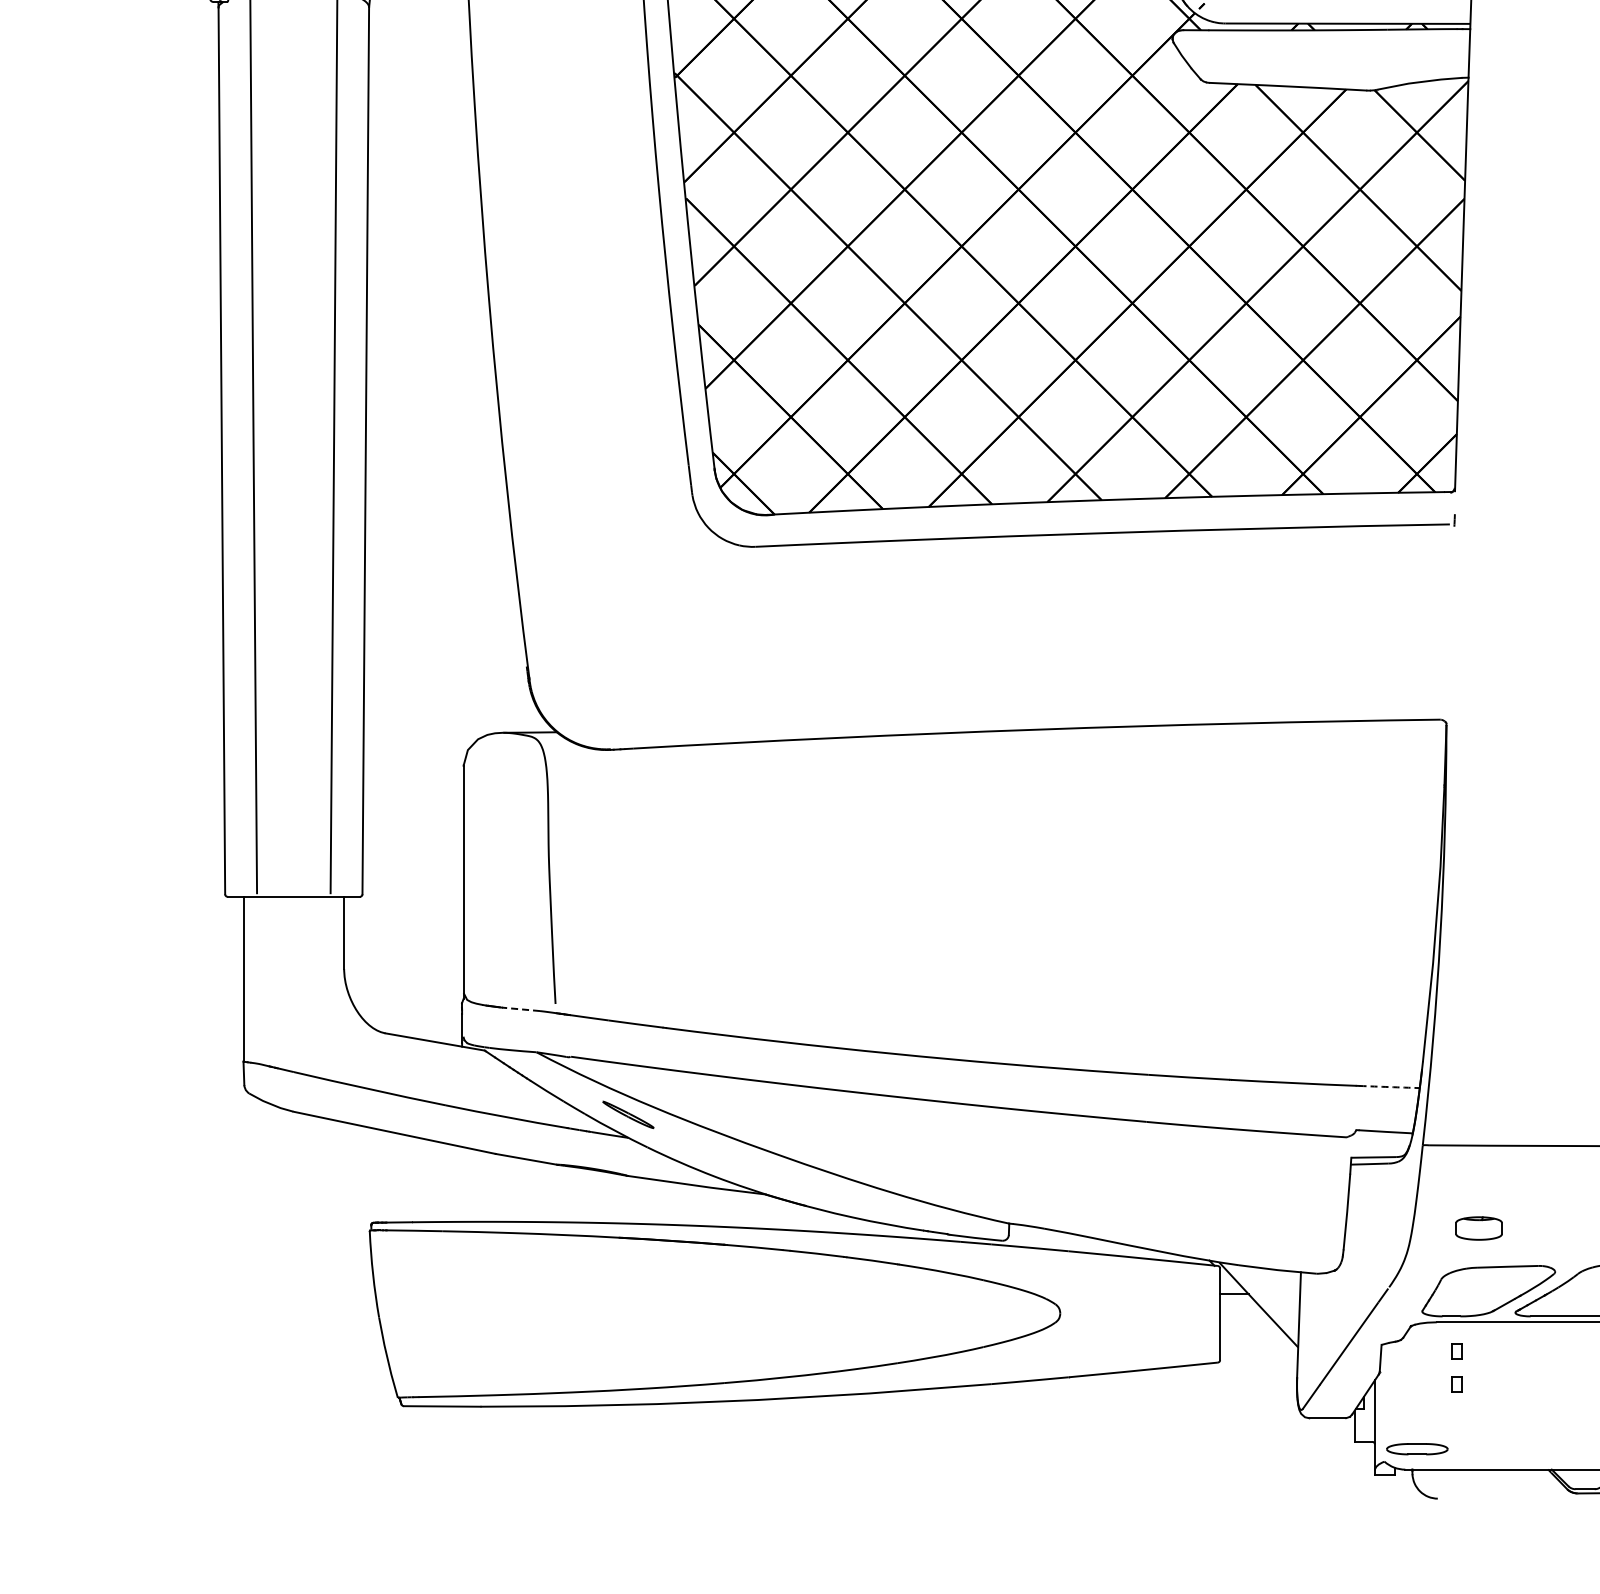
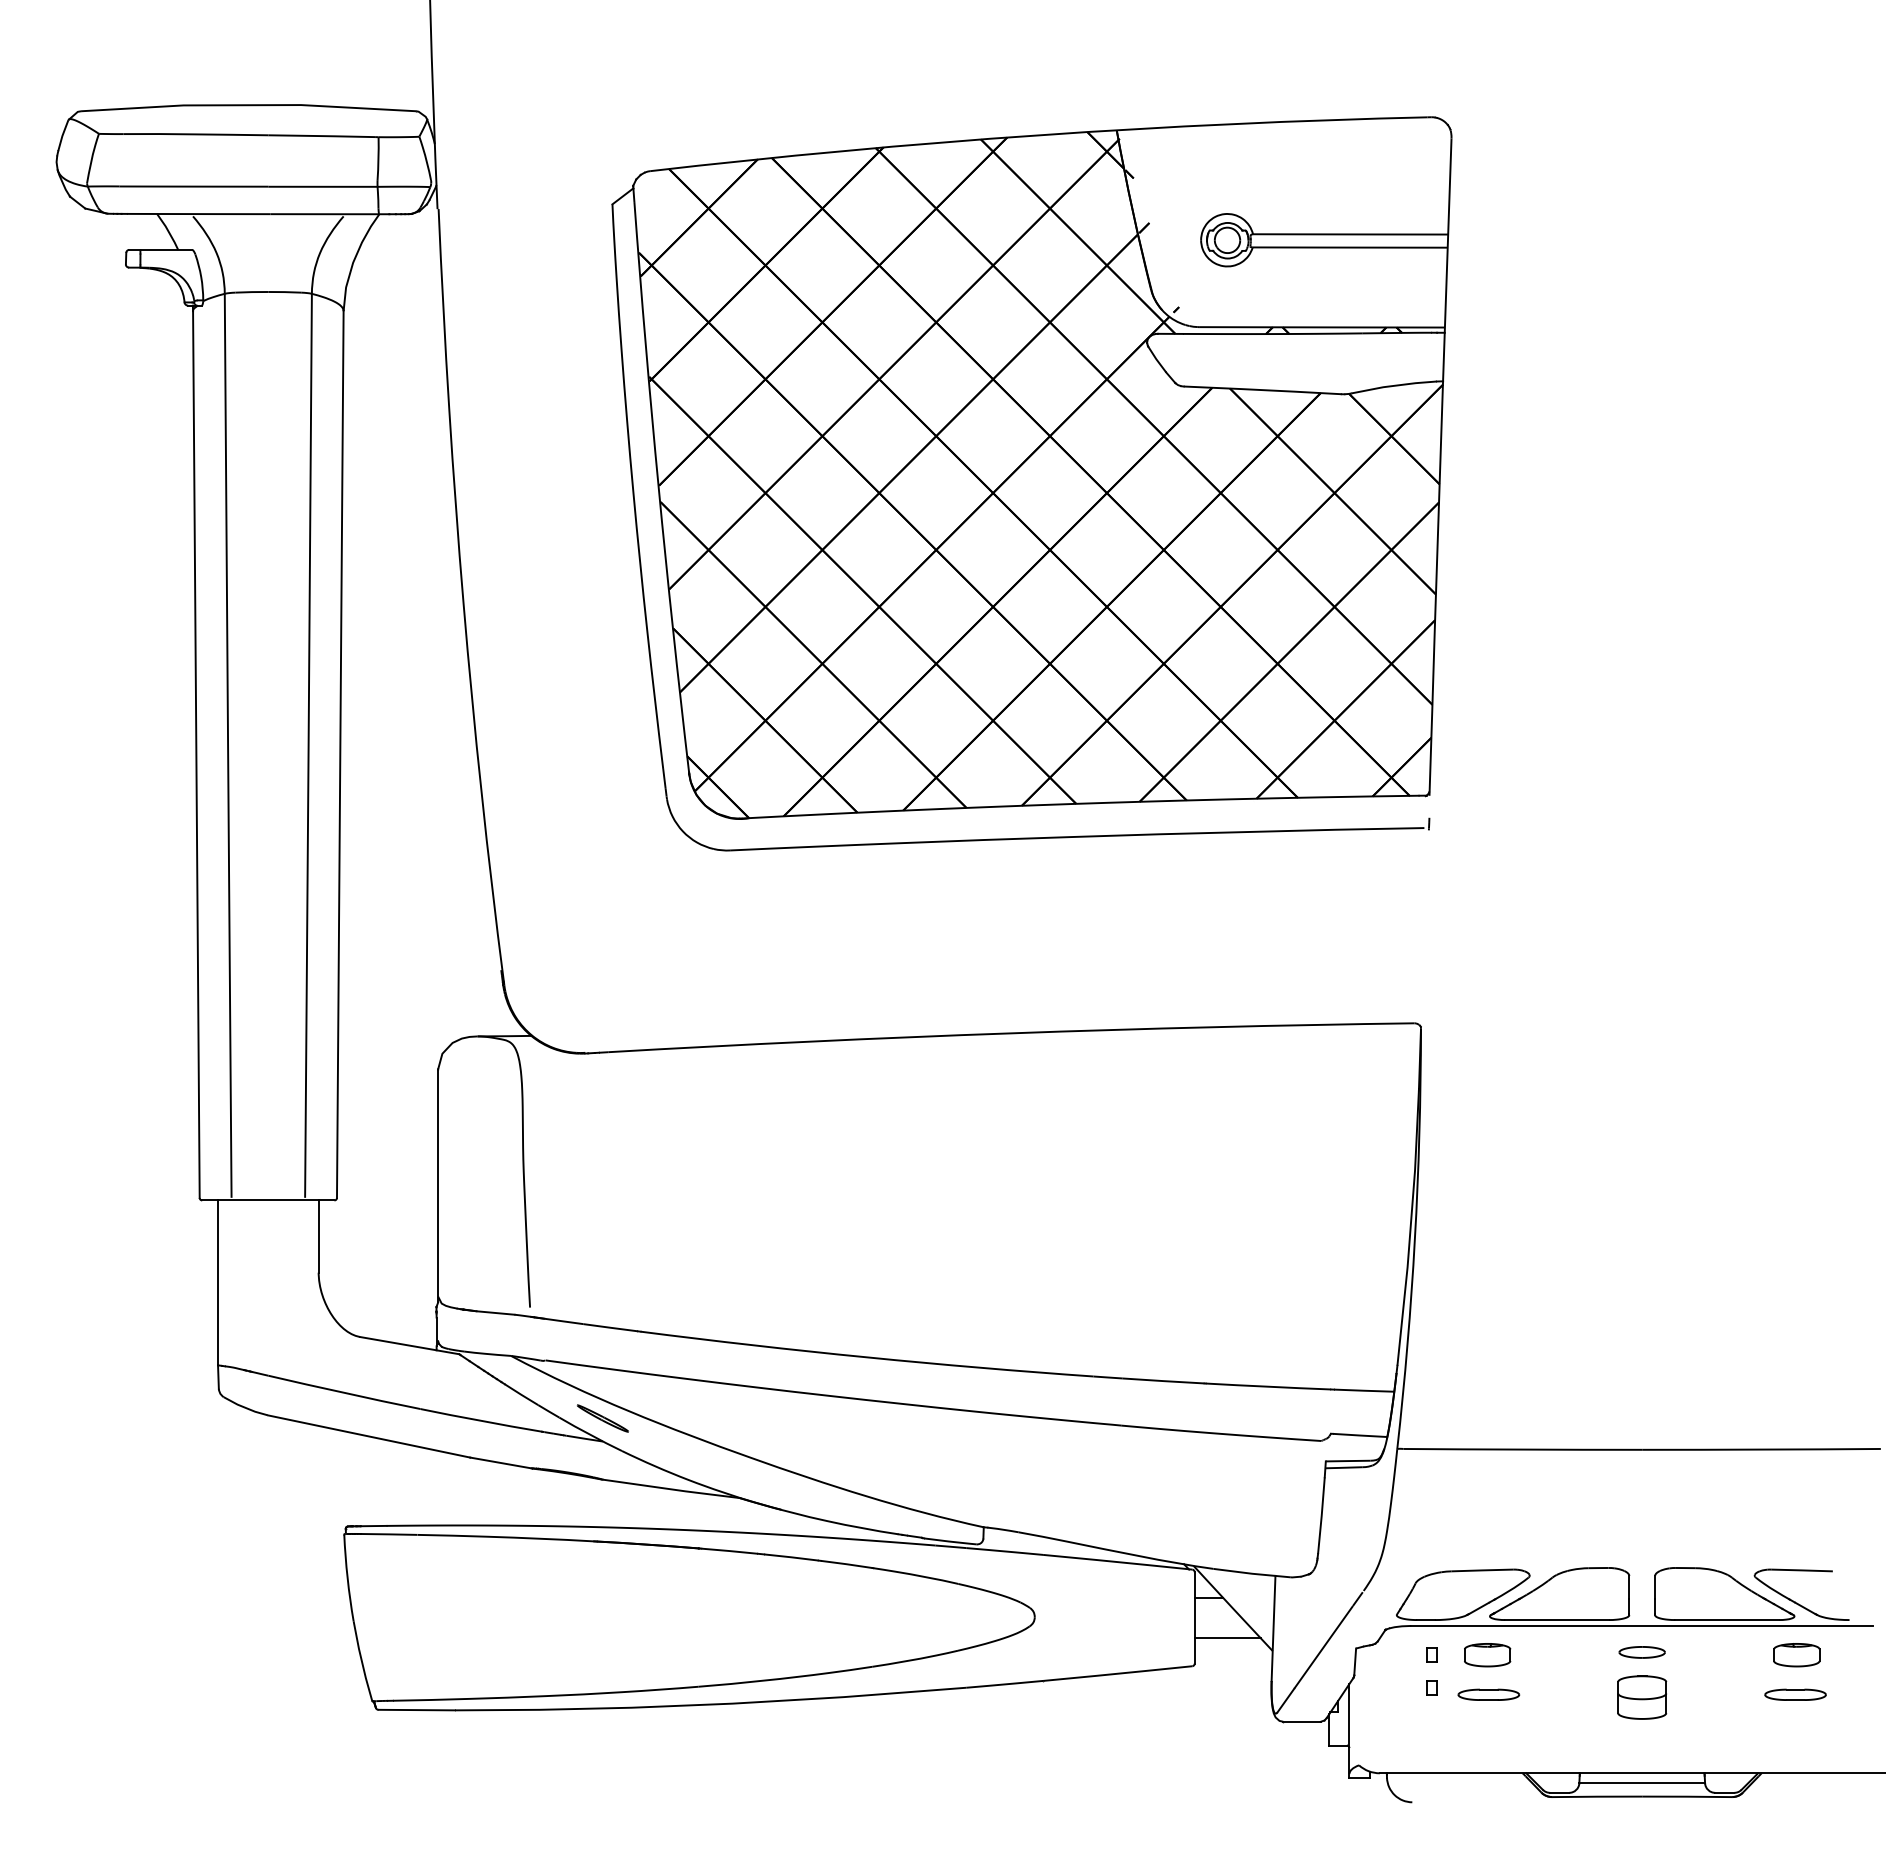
line: (520, 1008) -> (495, 1312), dashed -> solid
arc: (1389, 1086) -> (1364, 1390), dashed -> solid
part: (1478, 1228) -> (1487, 1655), moved
line: (1252, 1334) -> (1227, 1638), added
part: (1416, 1448) -> (1488, 1694), moved

